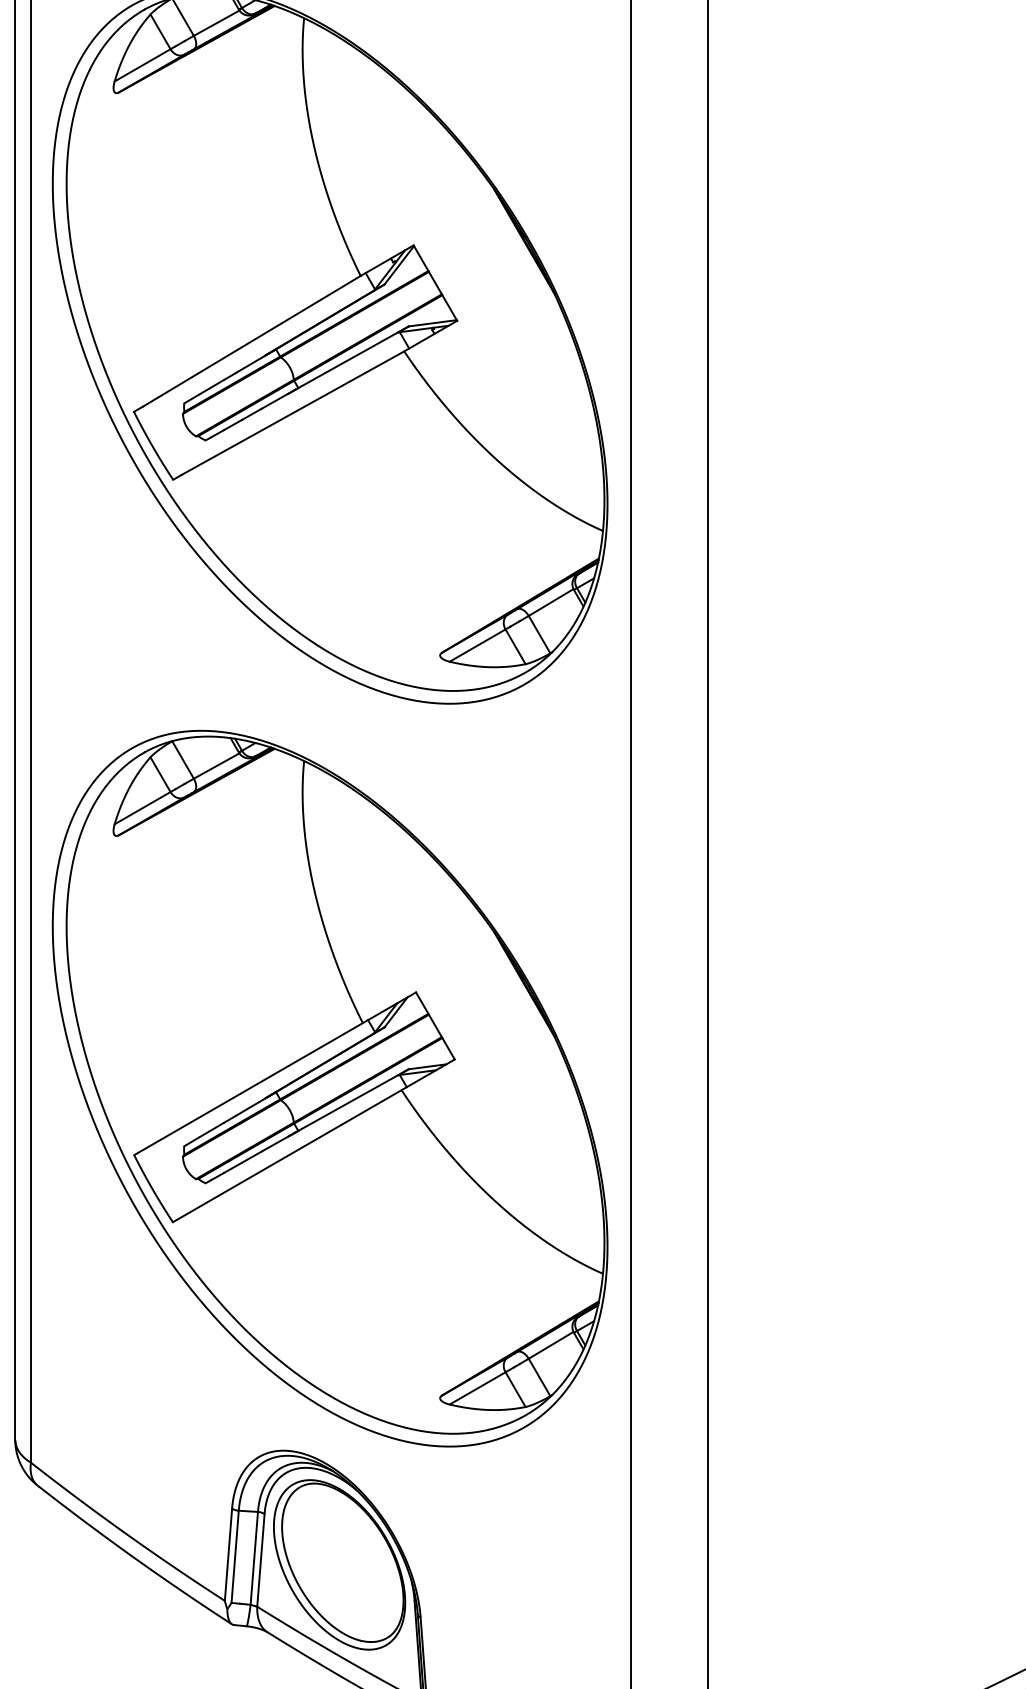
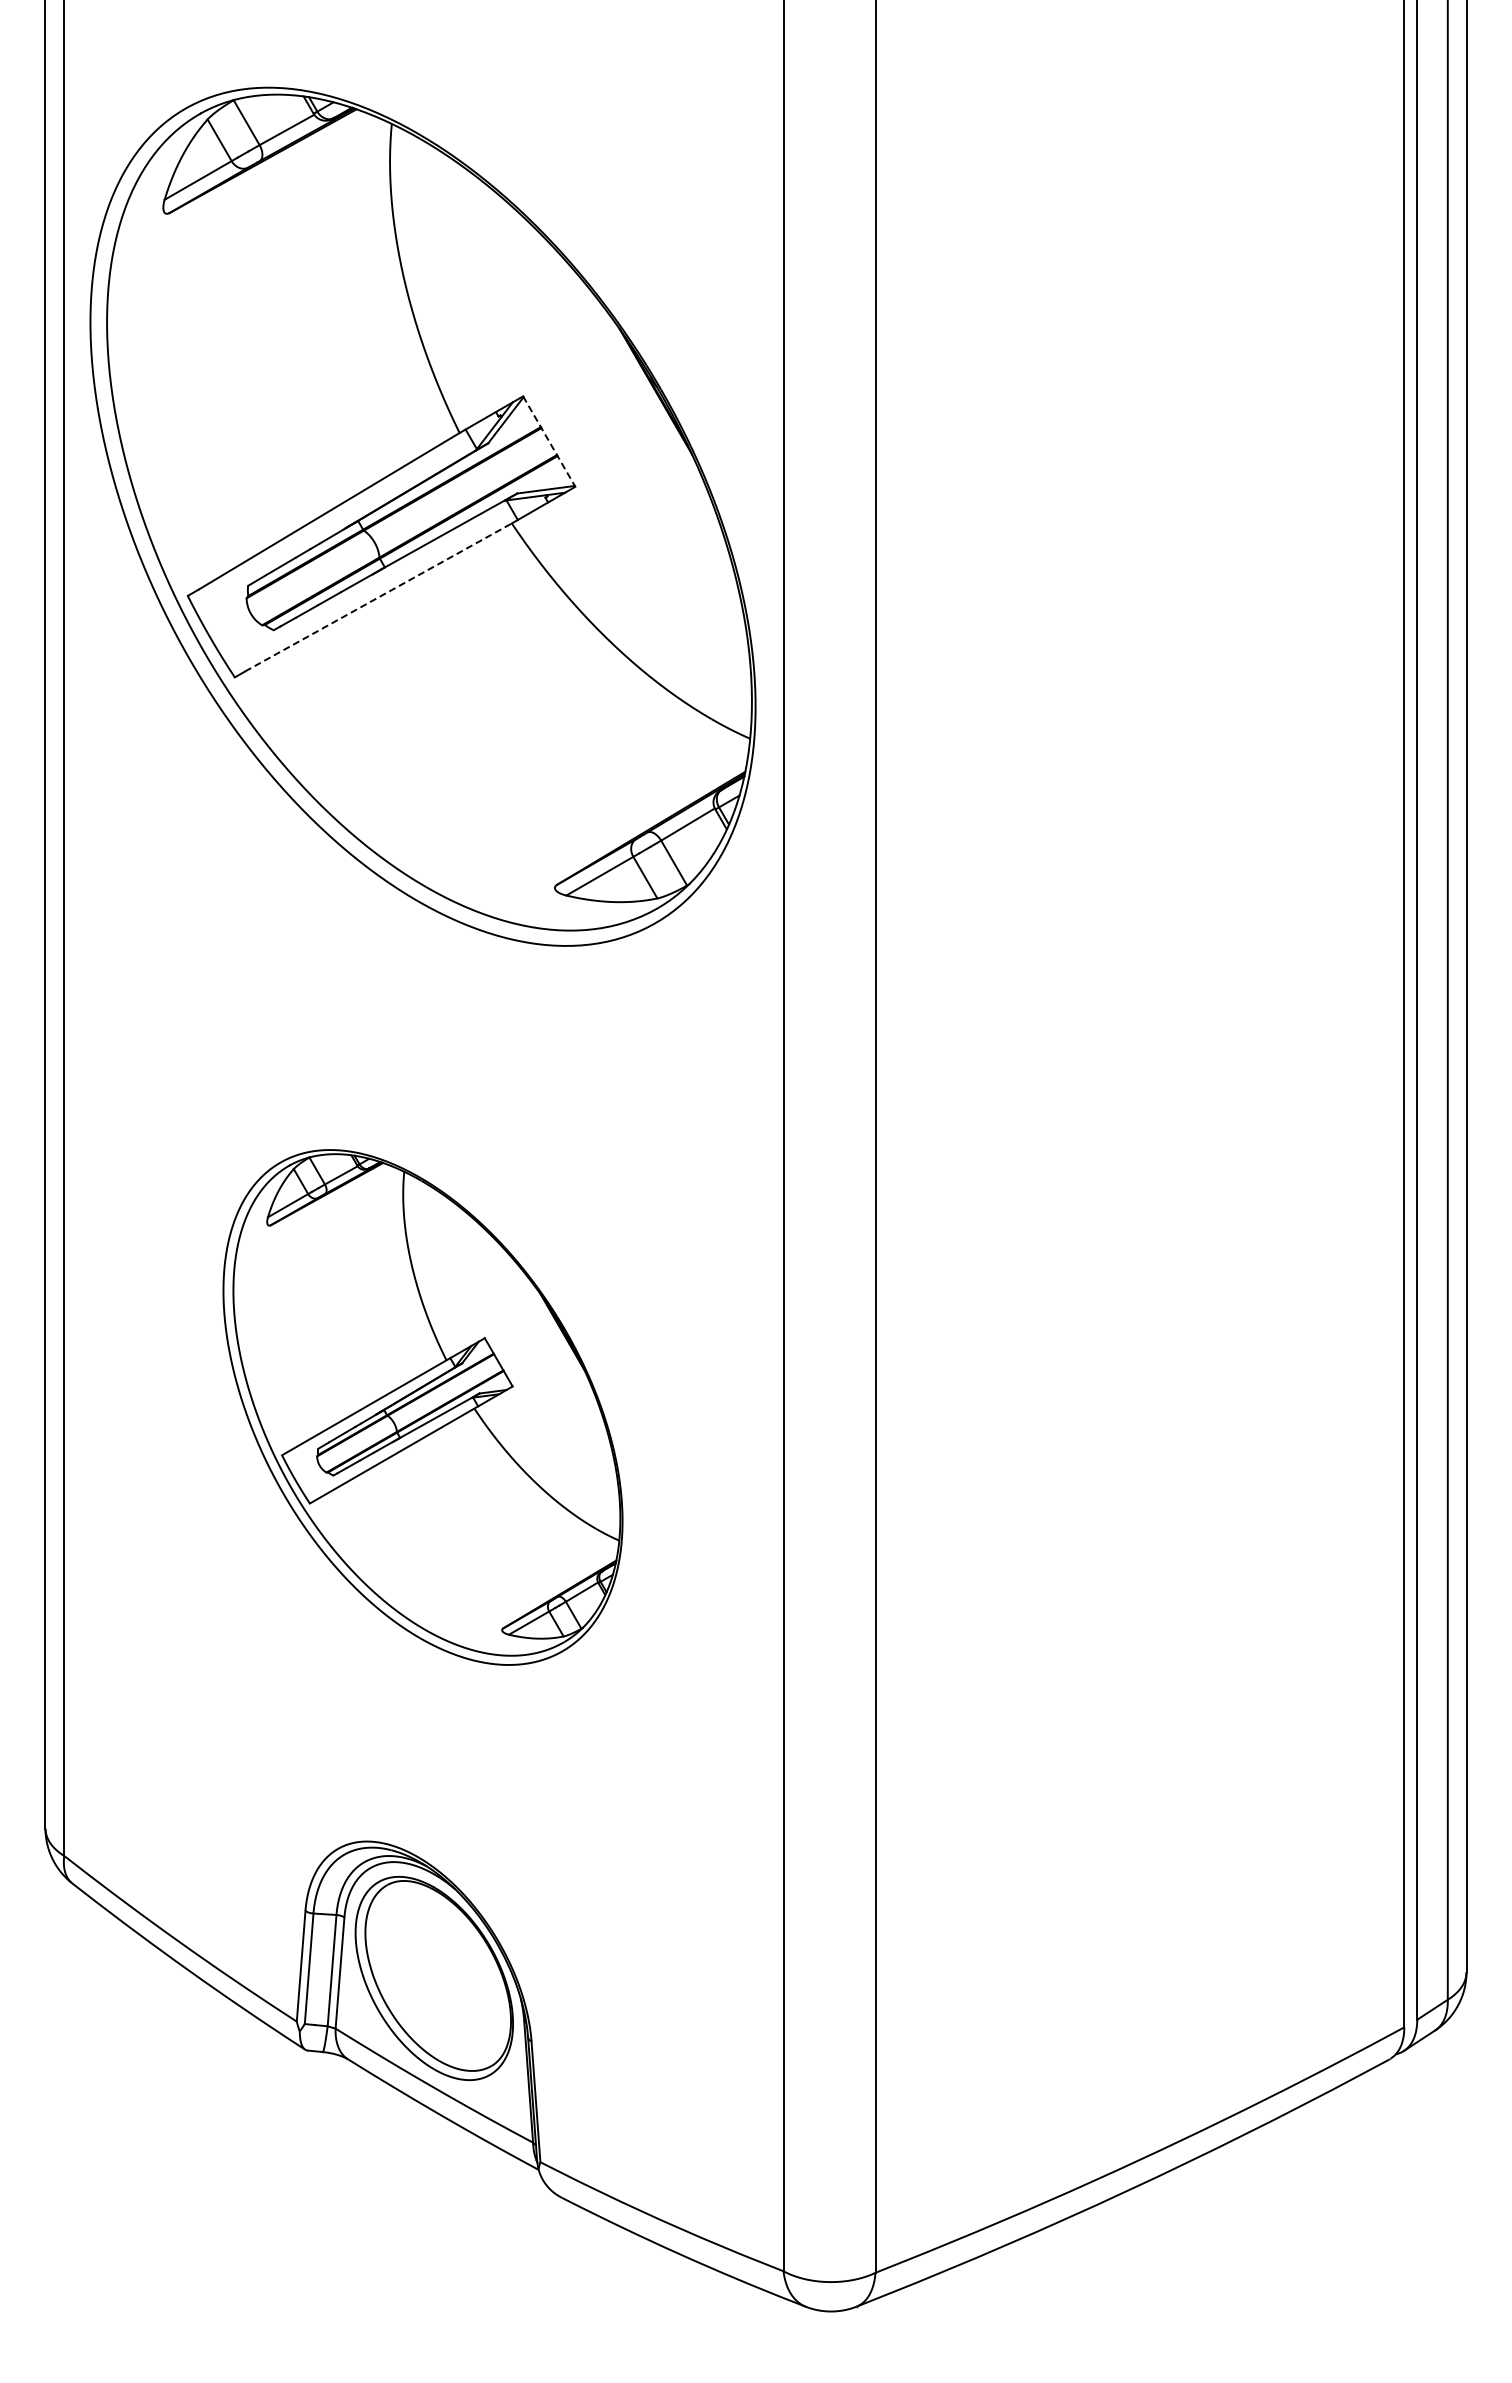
line: (435, 283) -> (549, 442), solid -> dashed
line: (293, 413) -> (378, 597), solid -> dashed
part: (329, 1088) -> (422, 1407), size x0.6

